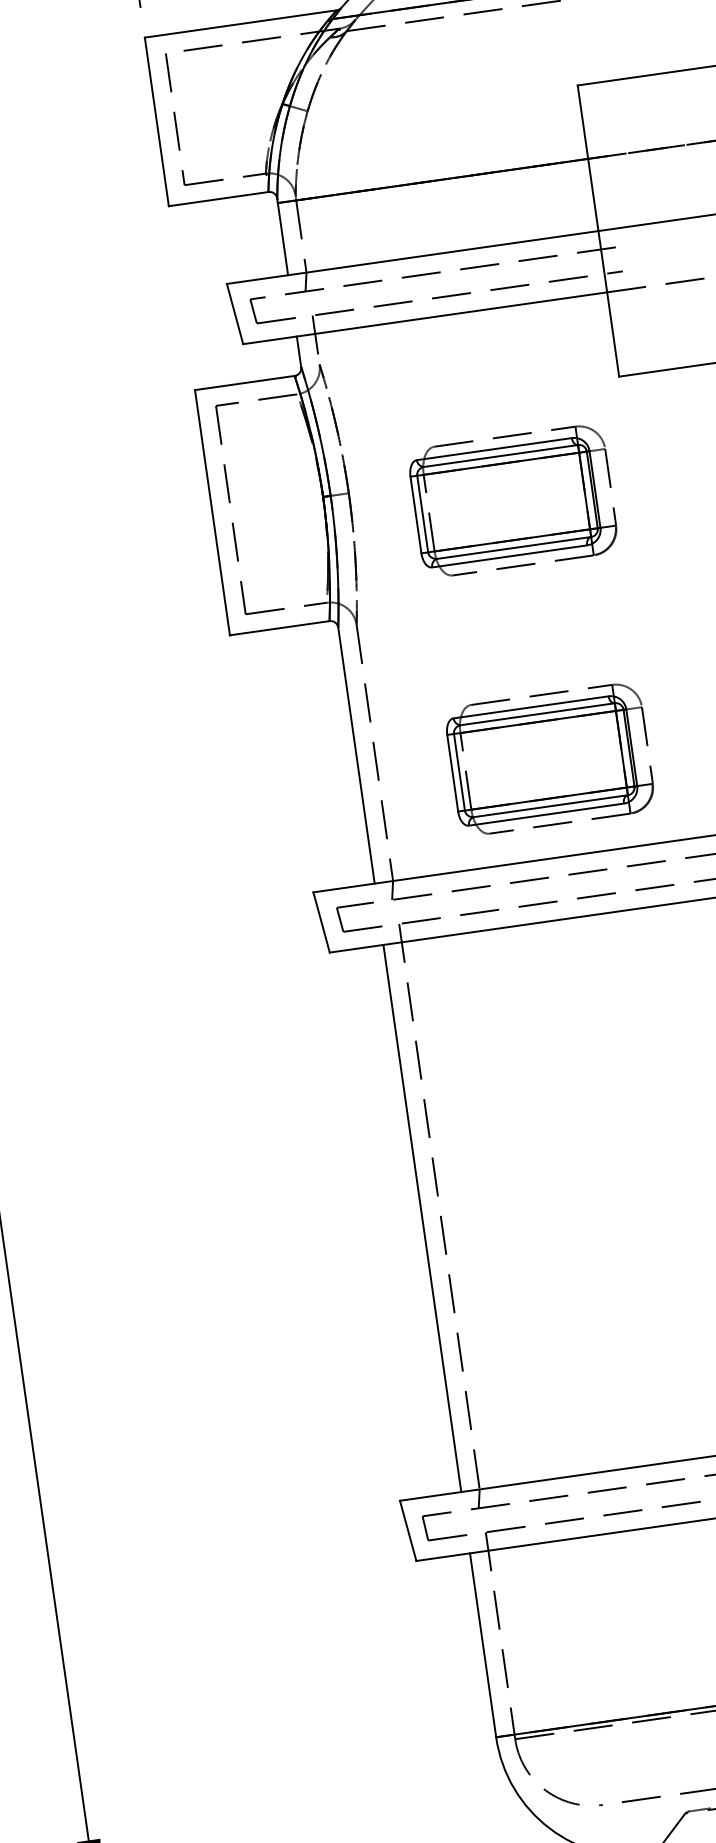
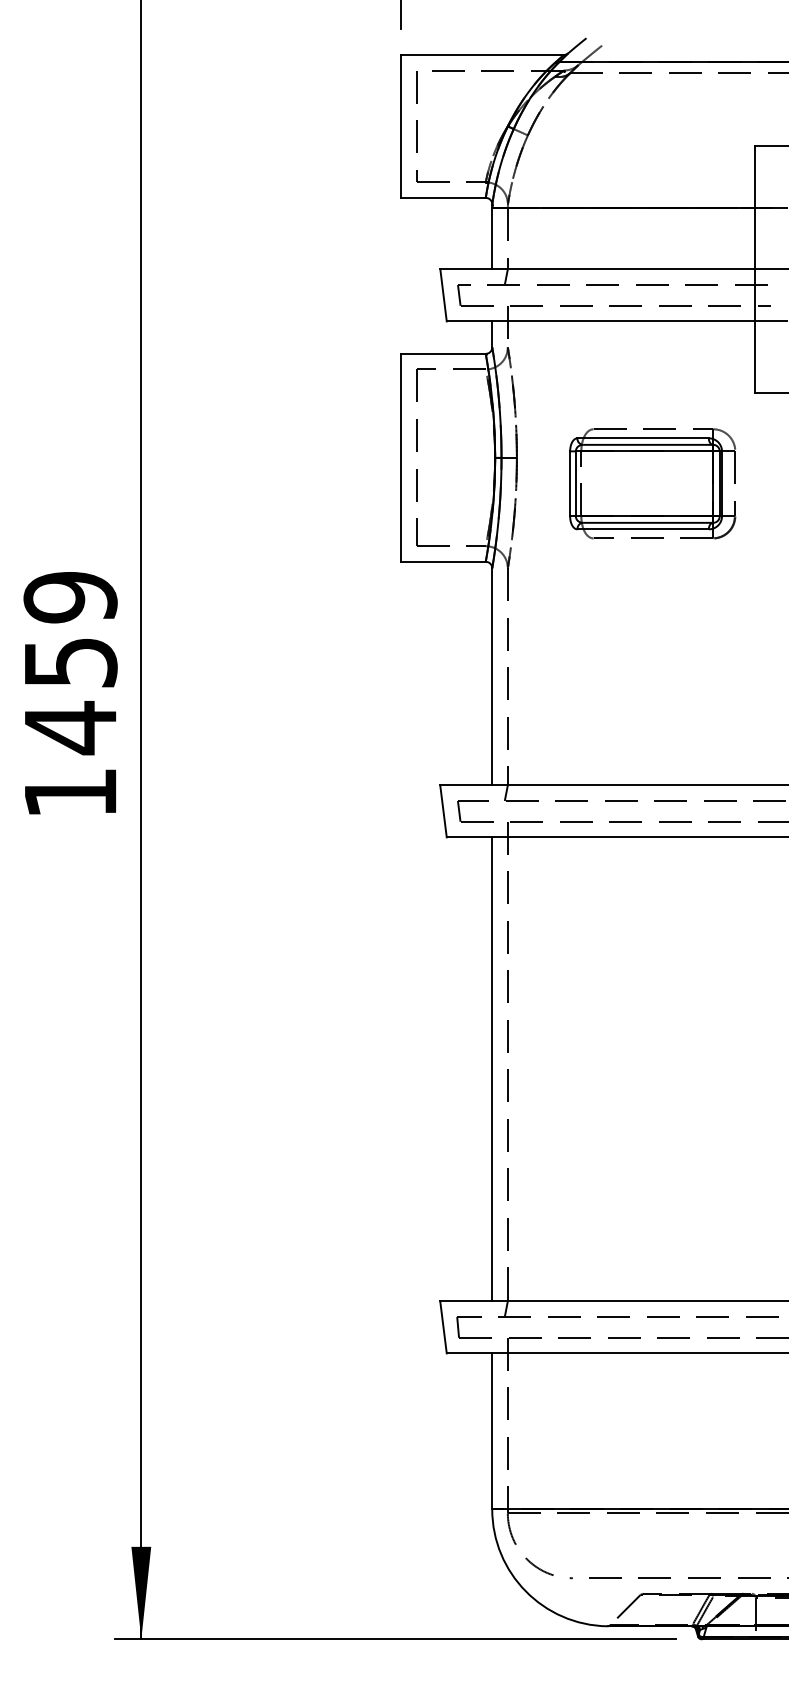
part: (549, 759) -> (652, 702), removed

